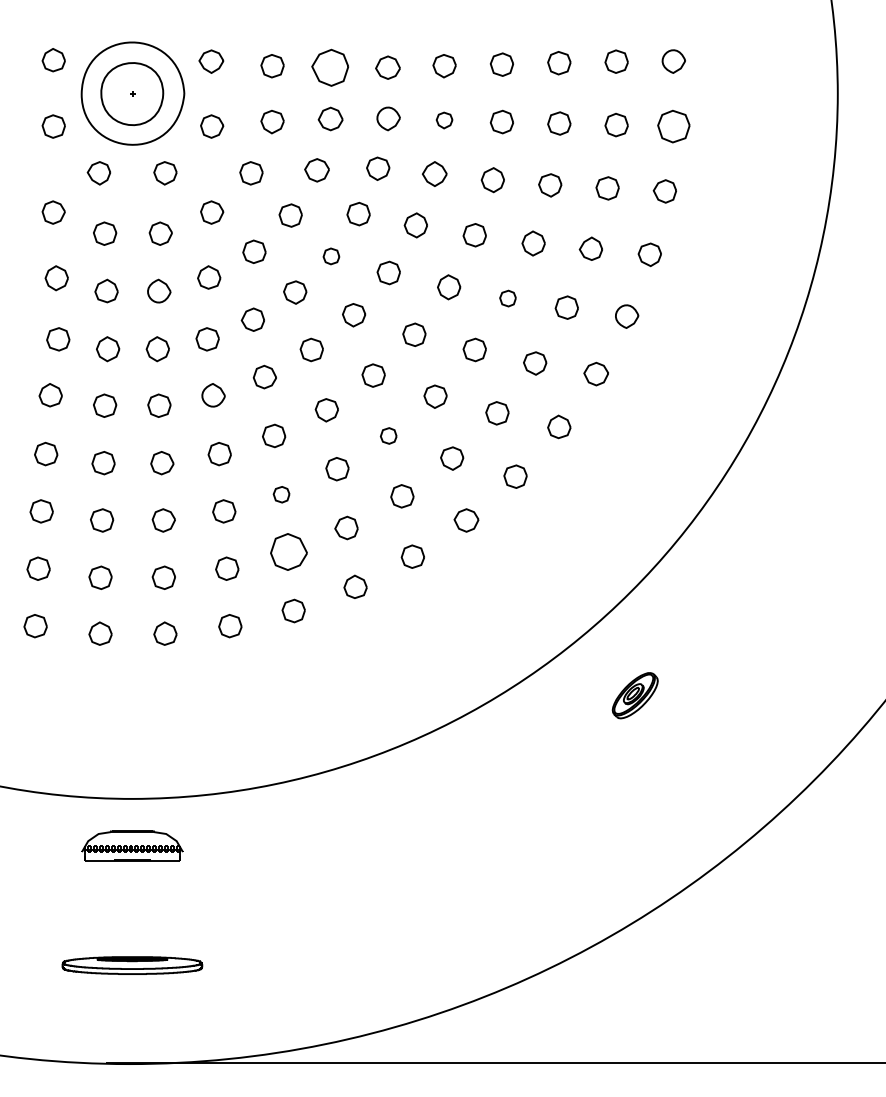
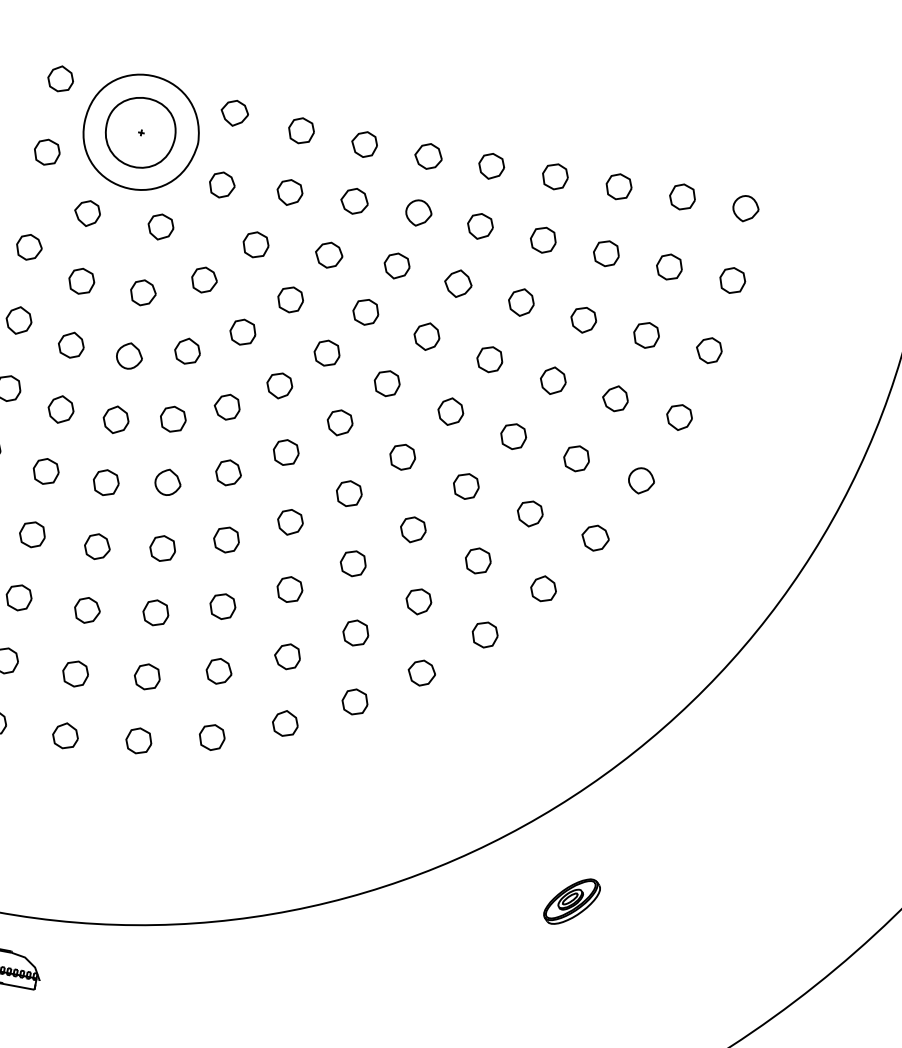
part: (329, 67) -> (364, 144), size x0.62
part: (444, 120) -> (480, 226), size x1.43
part: (674, 126) -> (733, 280), size x0.71
part: (331, 256) -> (327, 353), size x1.43
part: (507, 298) -> (513, 436), size x1.43
part: (388, 435) -> (353, 563), size x1.43
part: (281, 494) -> (222, 606), size x1.43
part: (289, 552) -> (219, 671), size x0.62

